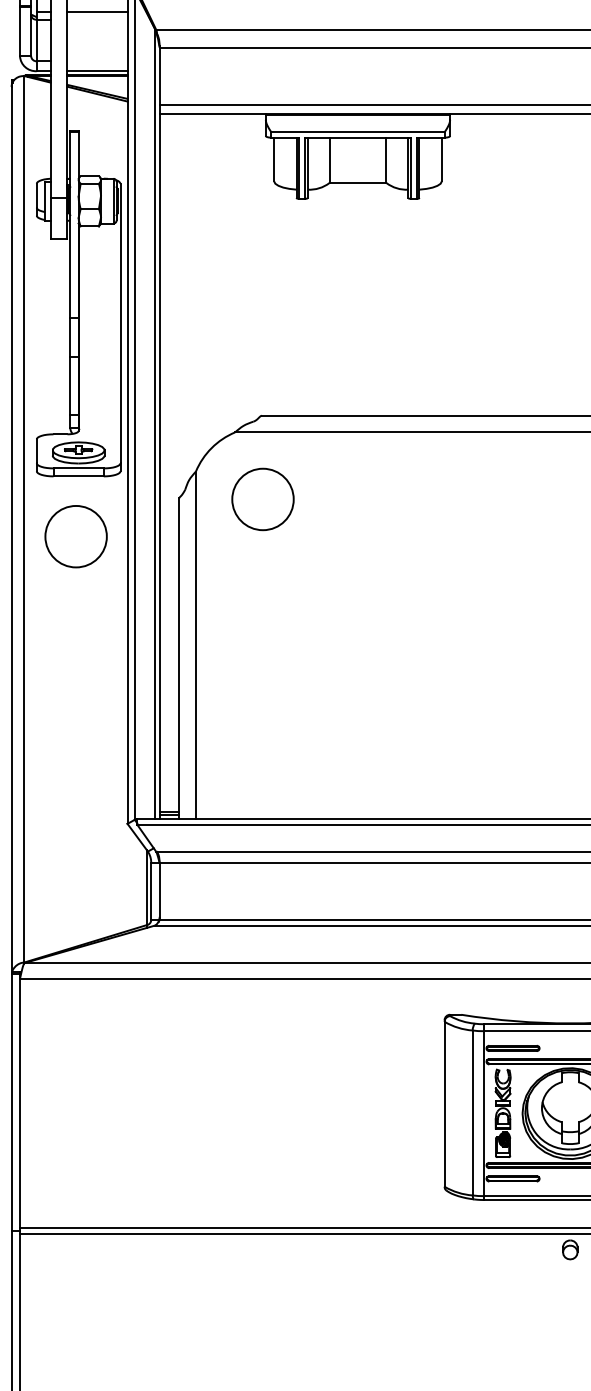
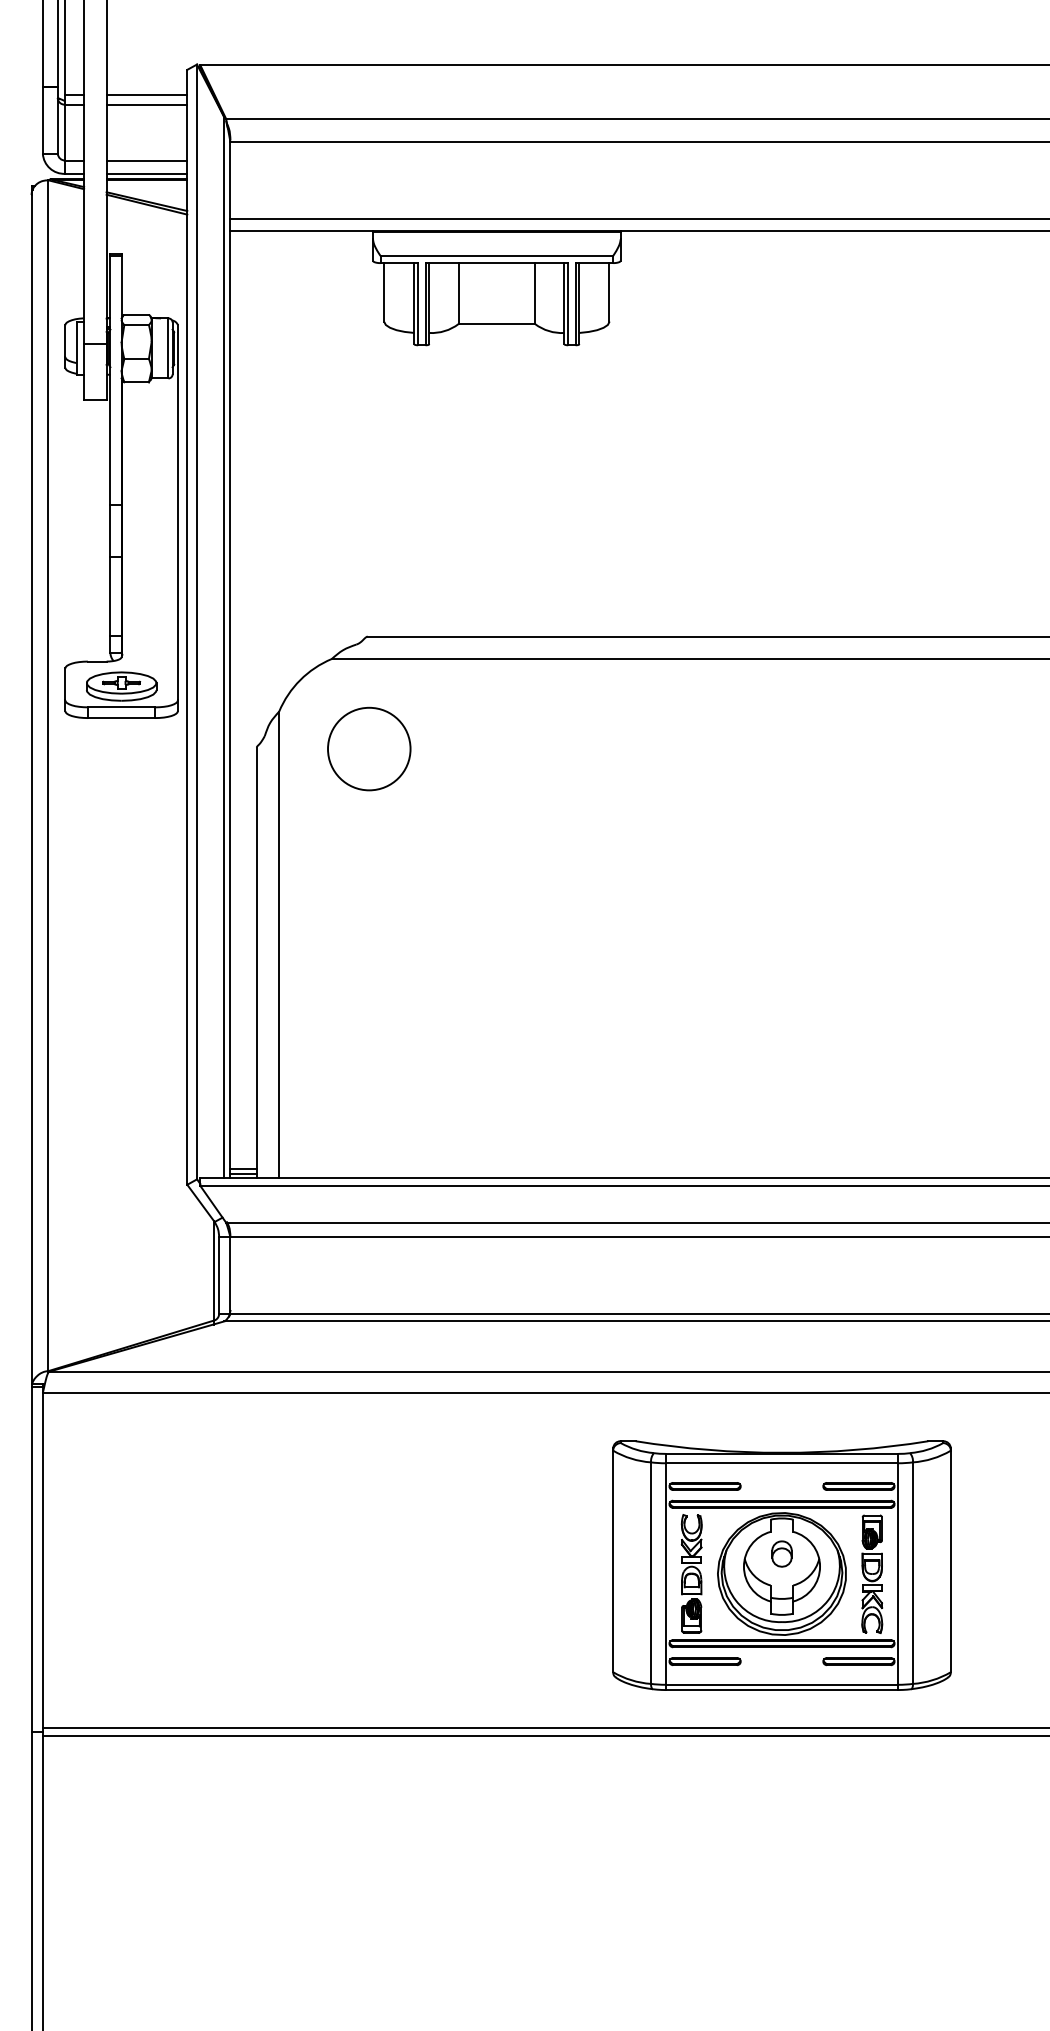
line: (97, 19) -> (146, 104), added
line: (97, 61) -> (146, 160), added
circle: (76, 536) -> (118, 798), removed
part: (569, 1249) -> (781, 1553), moved

